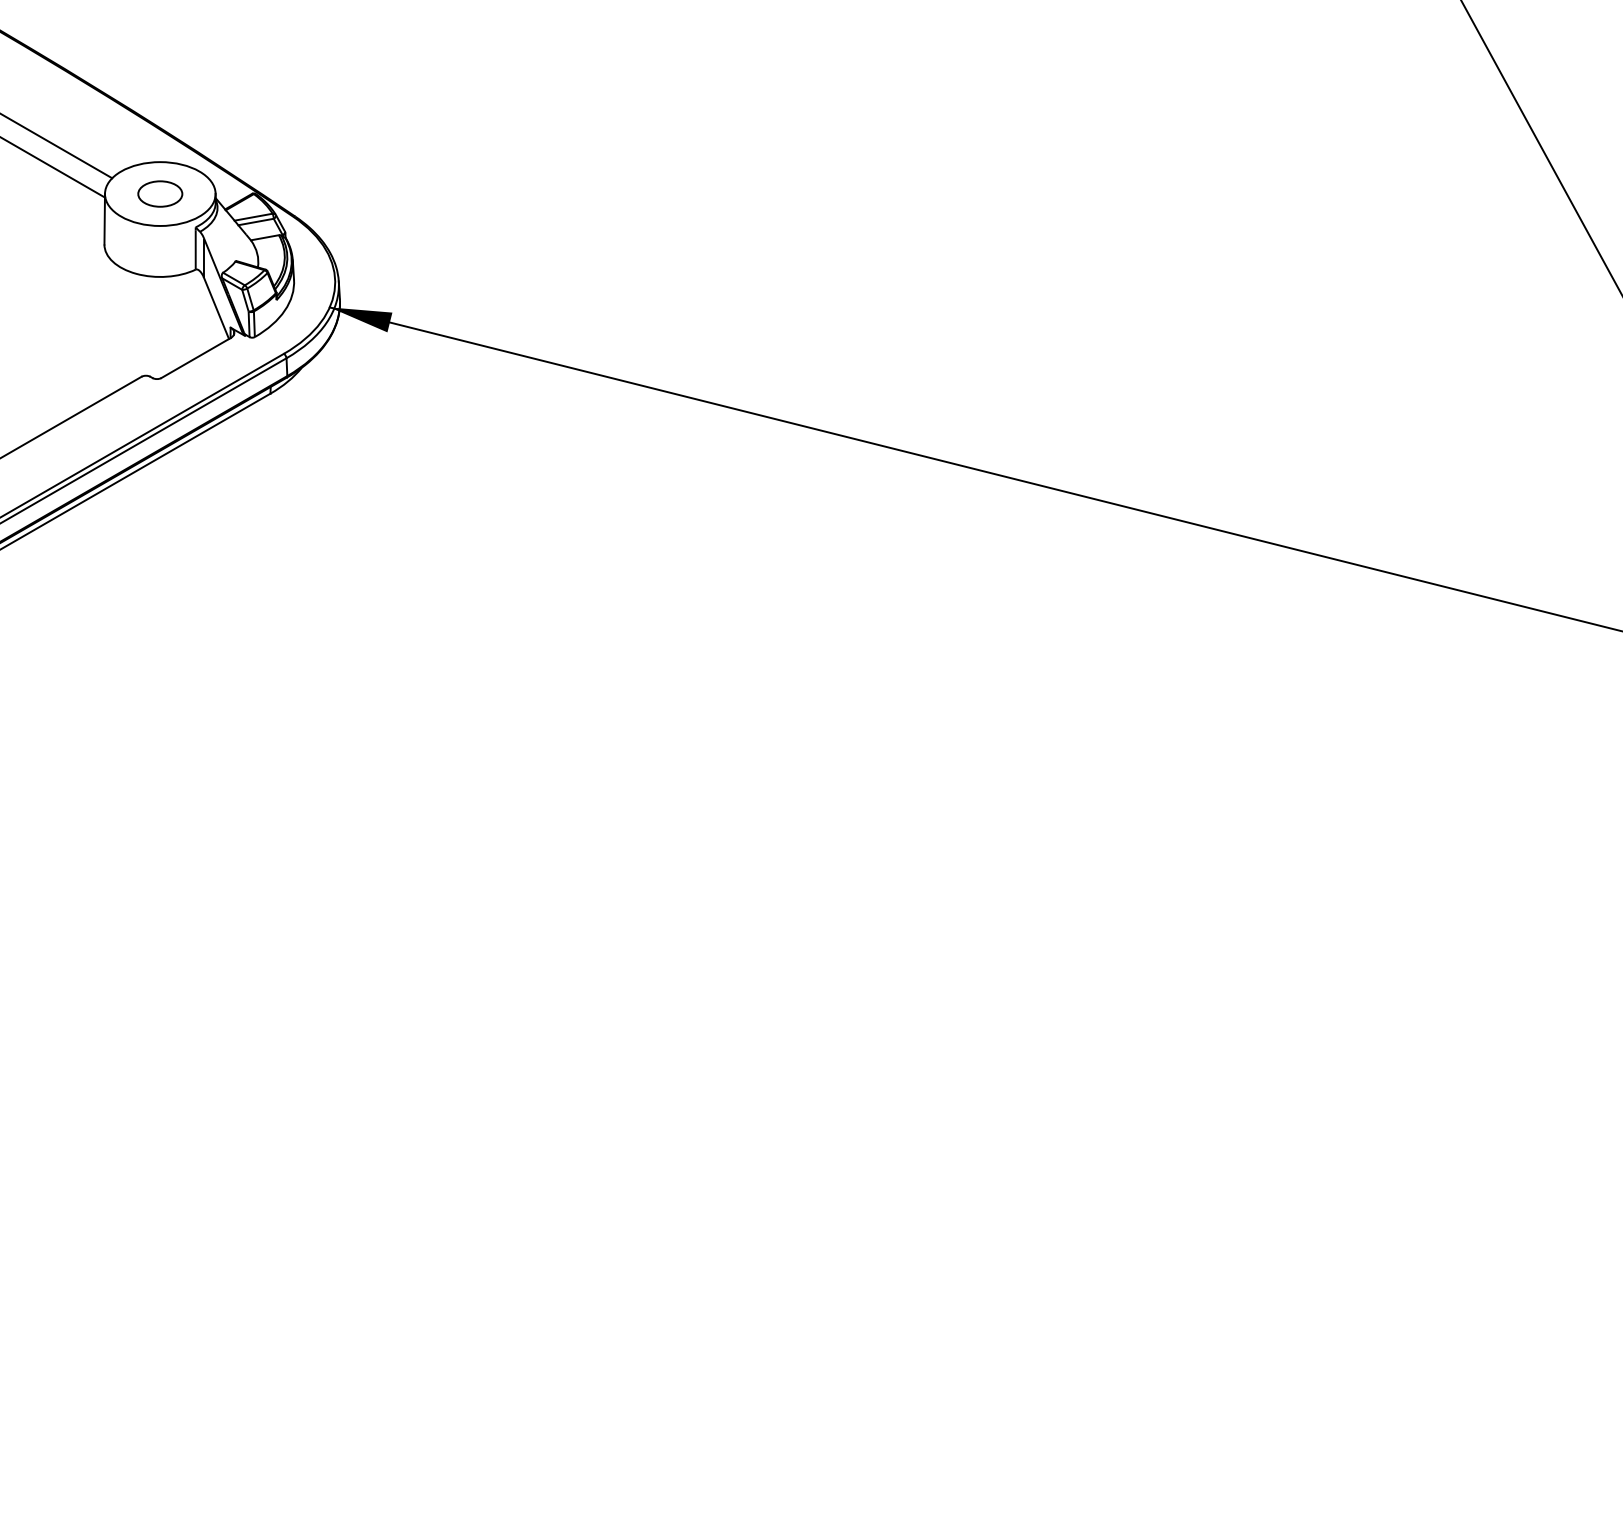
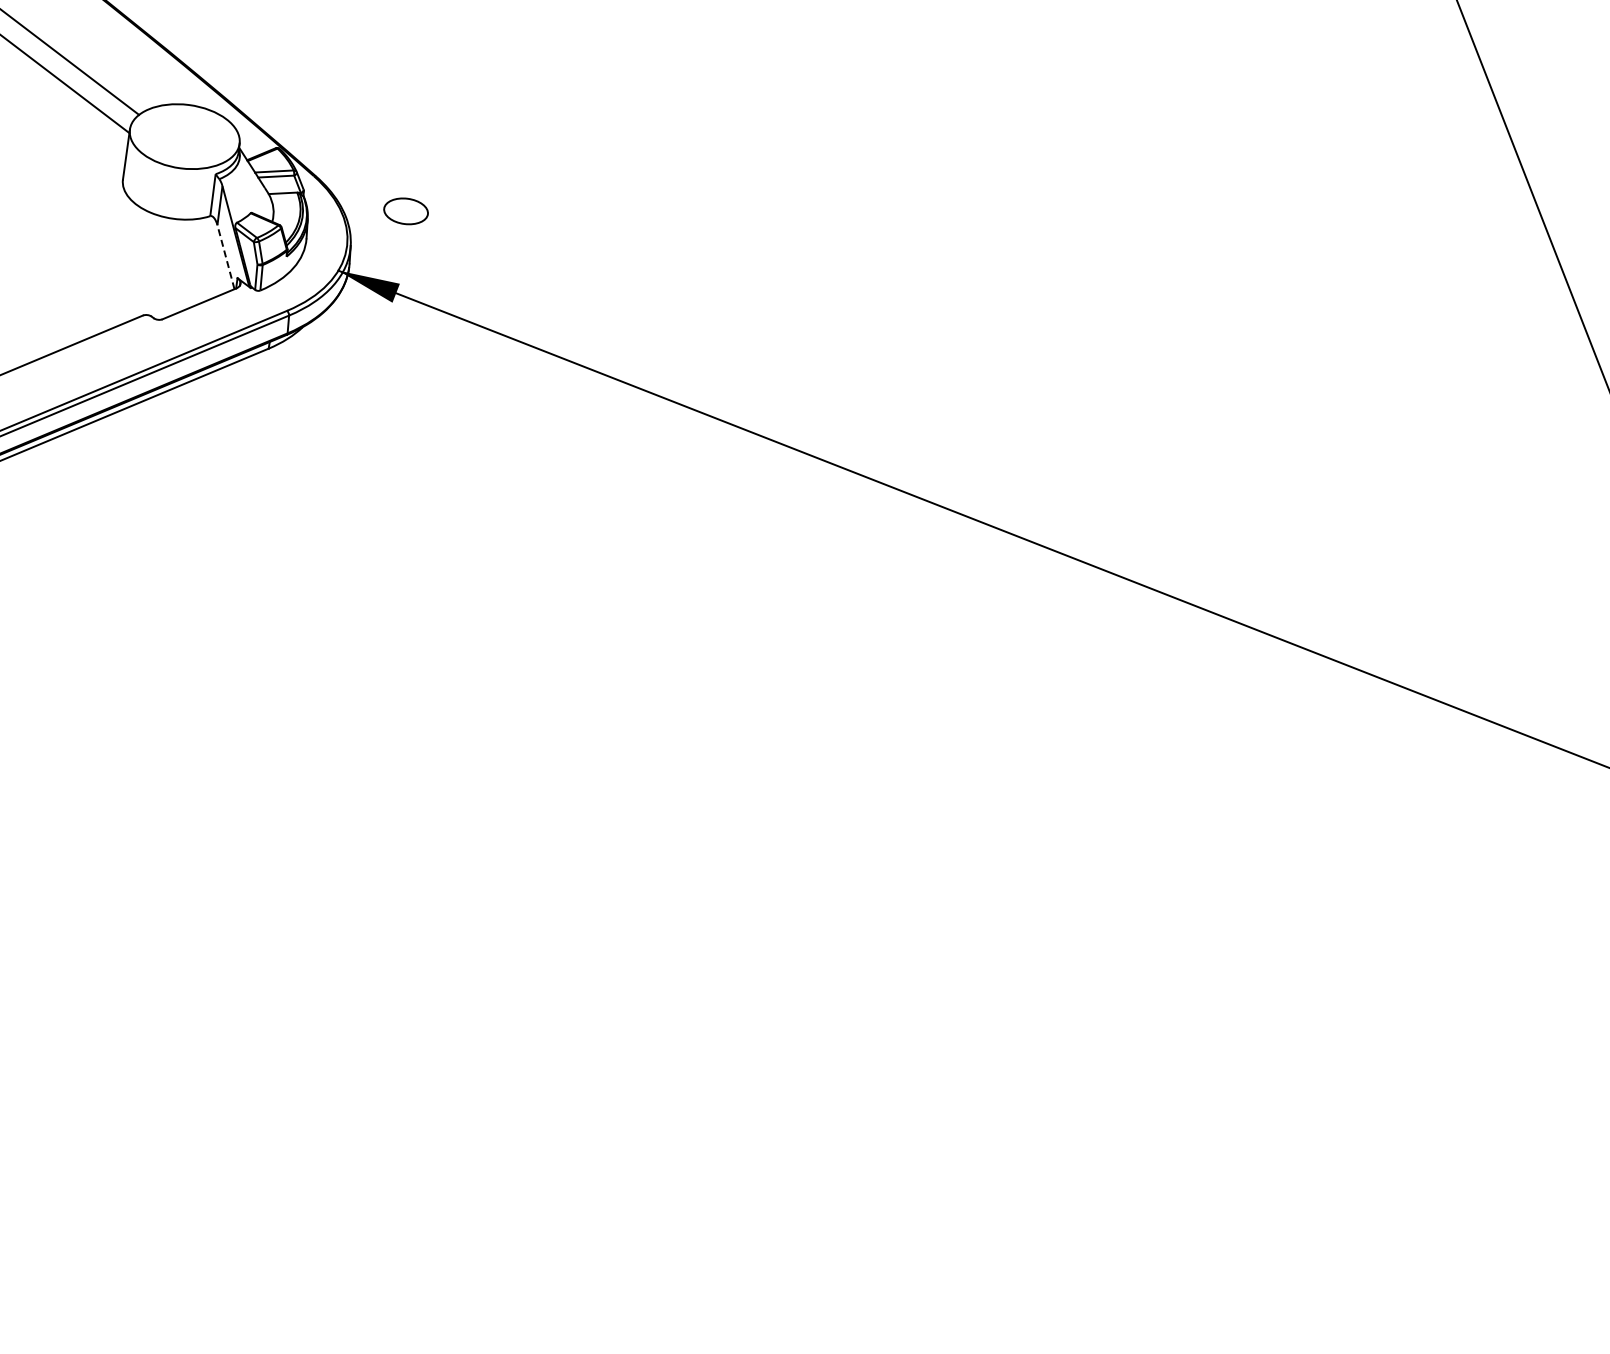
part: (160, 193) -> (406, 210), moved
line: (216, 307) -> (226, 256), solid -> dashed

